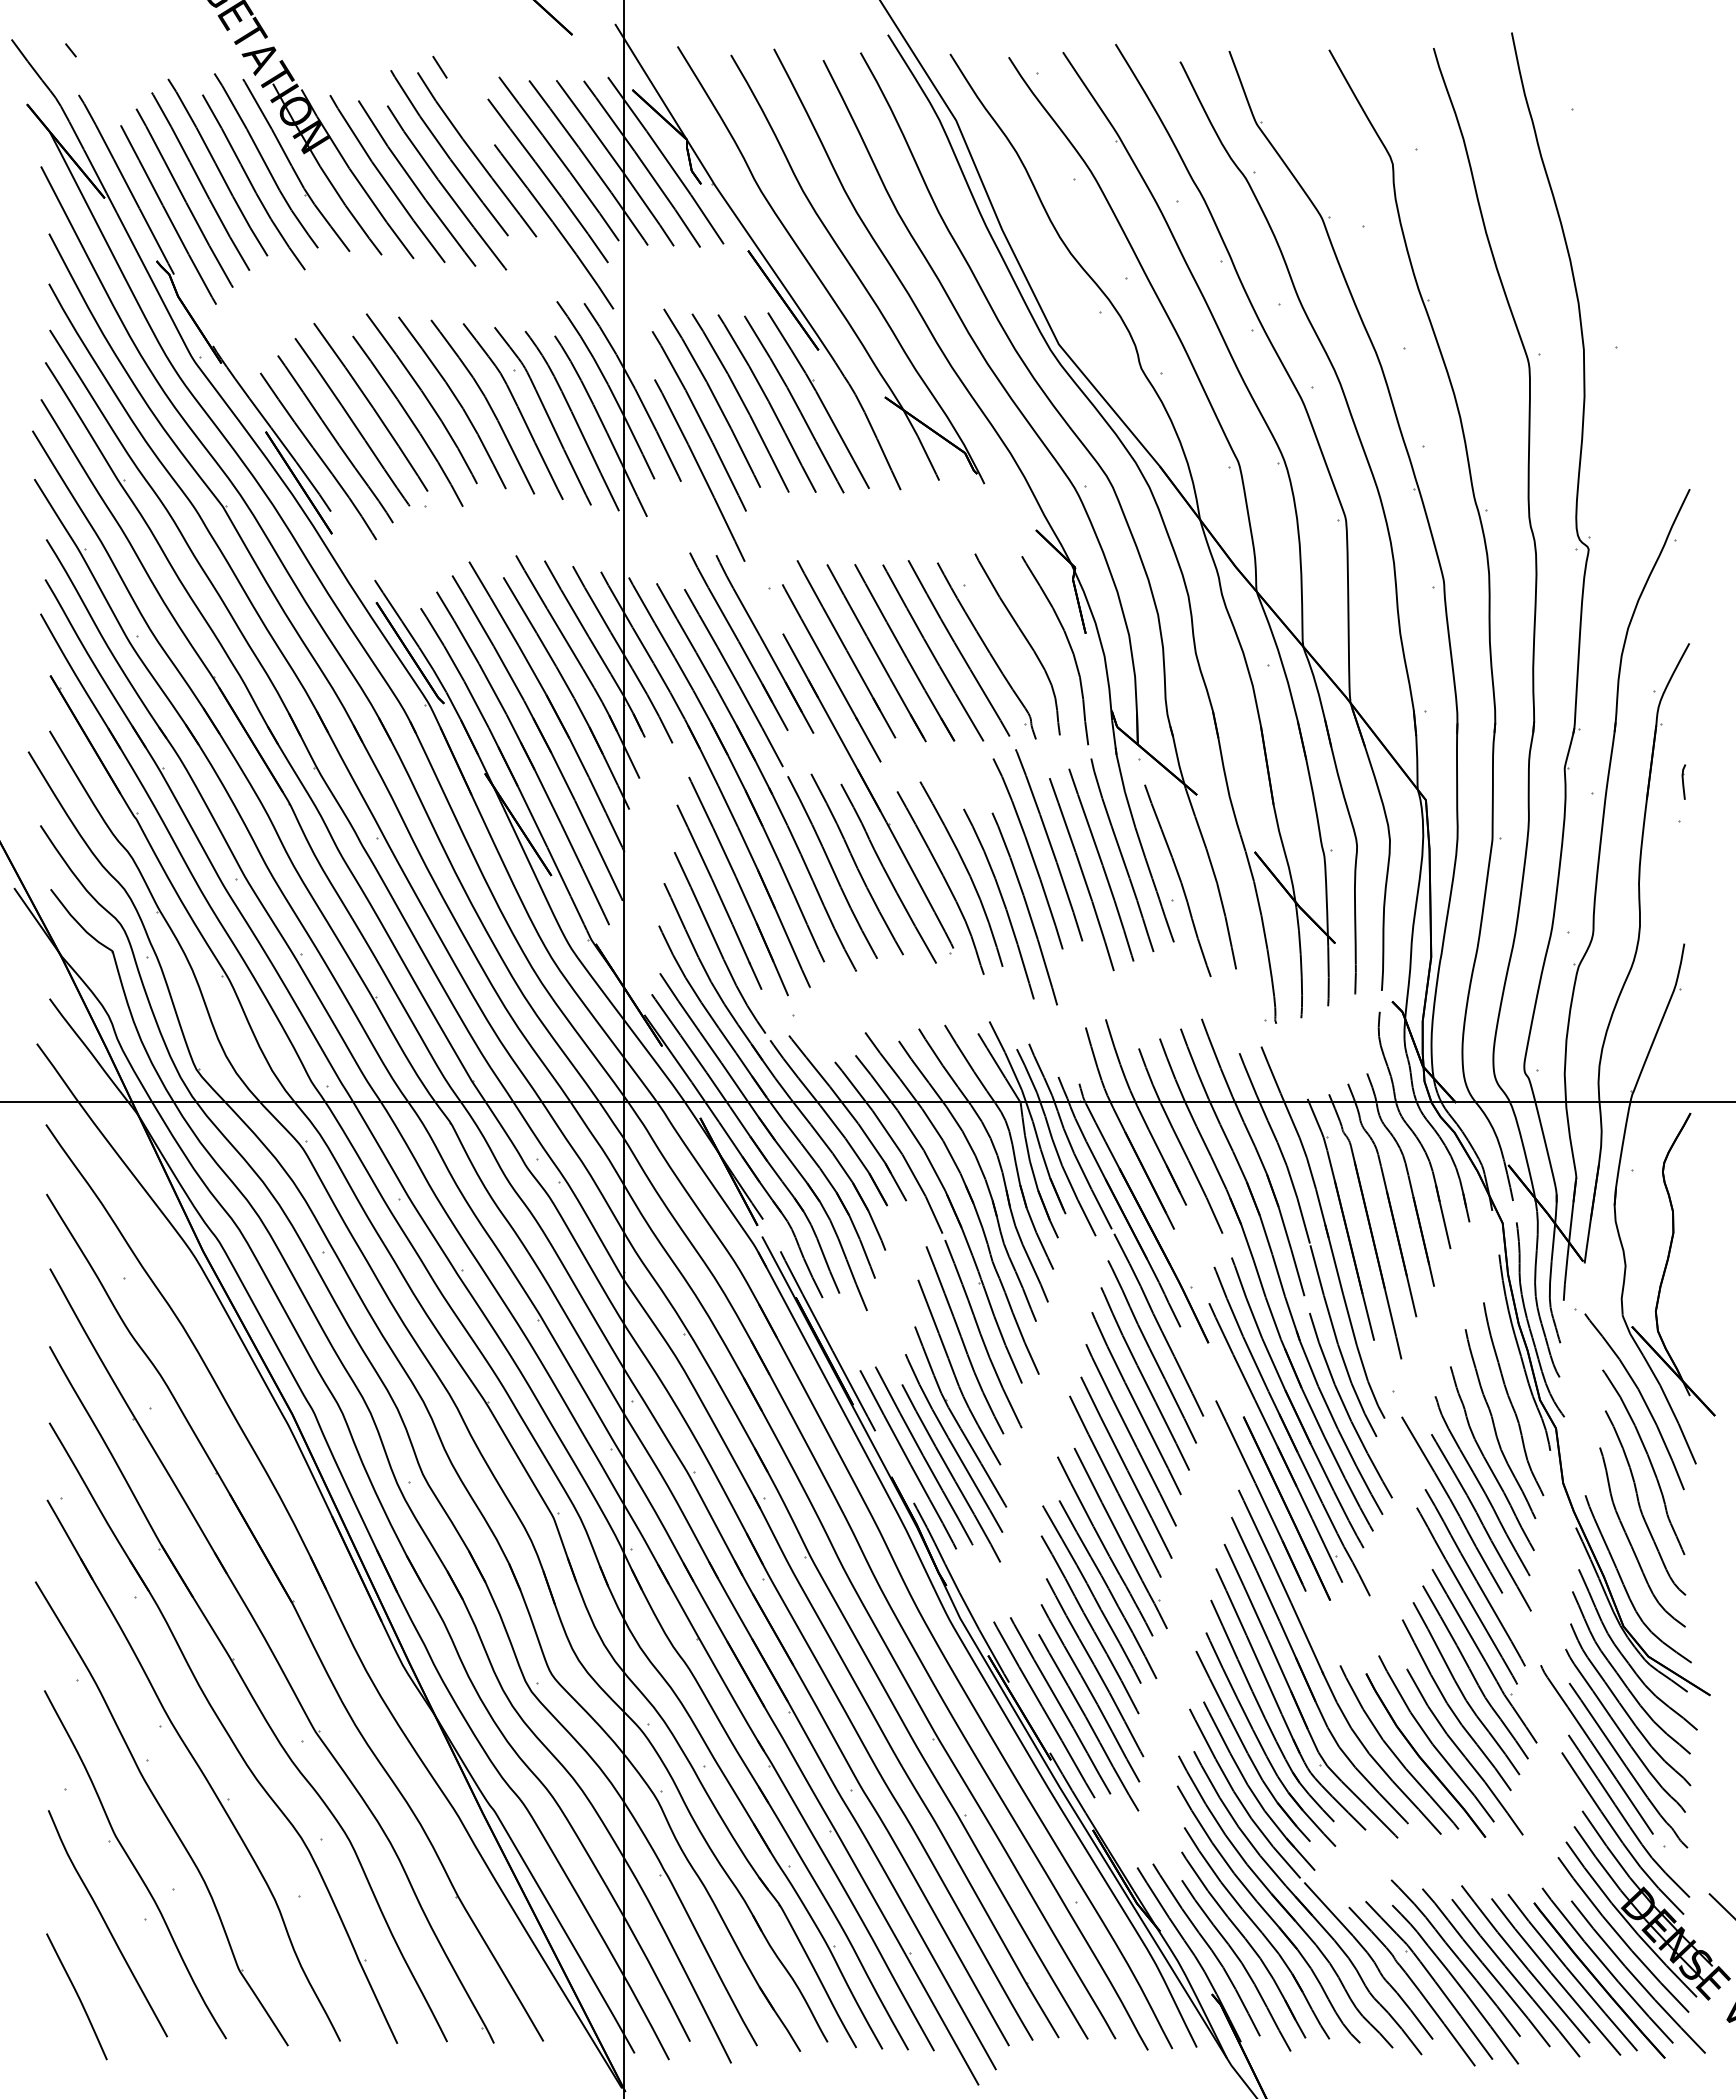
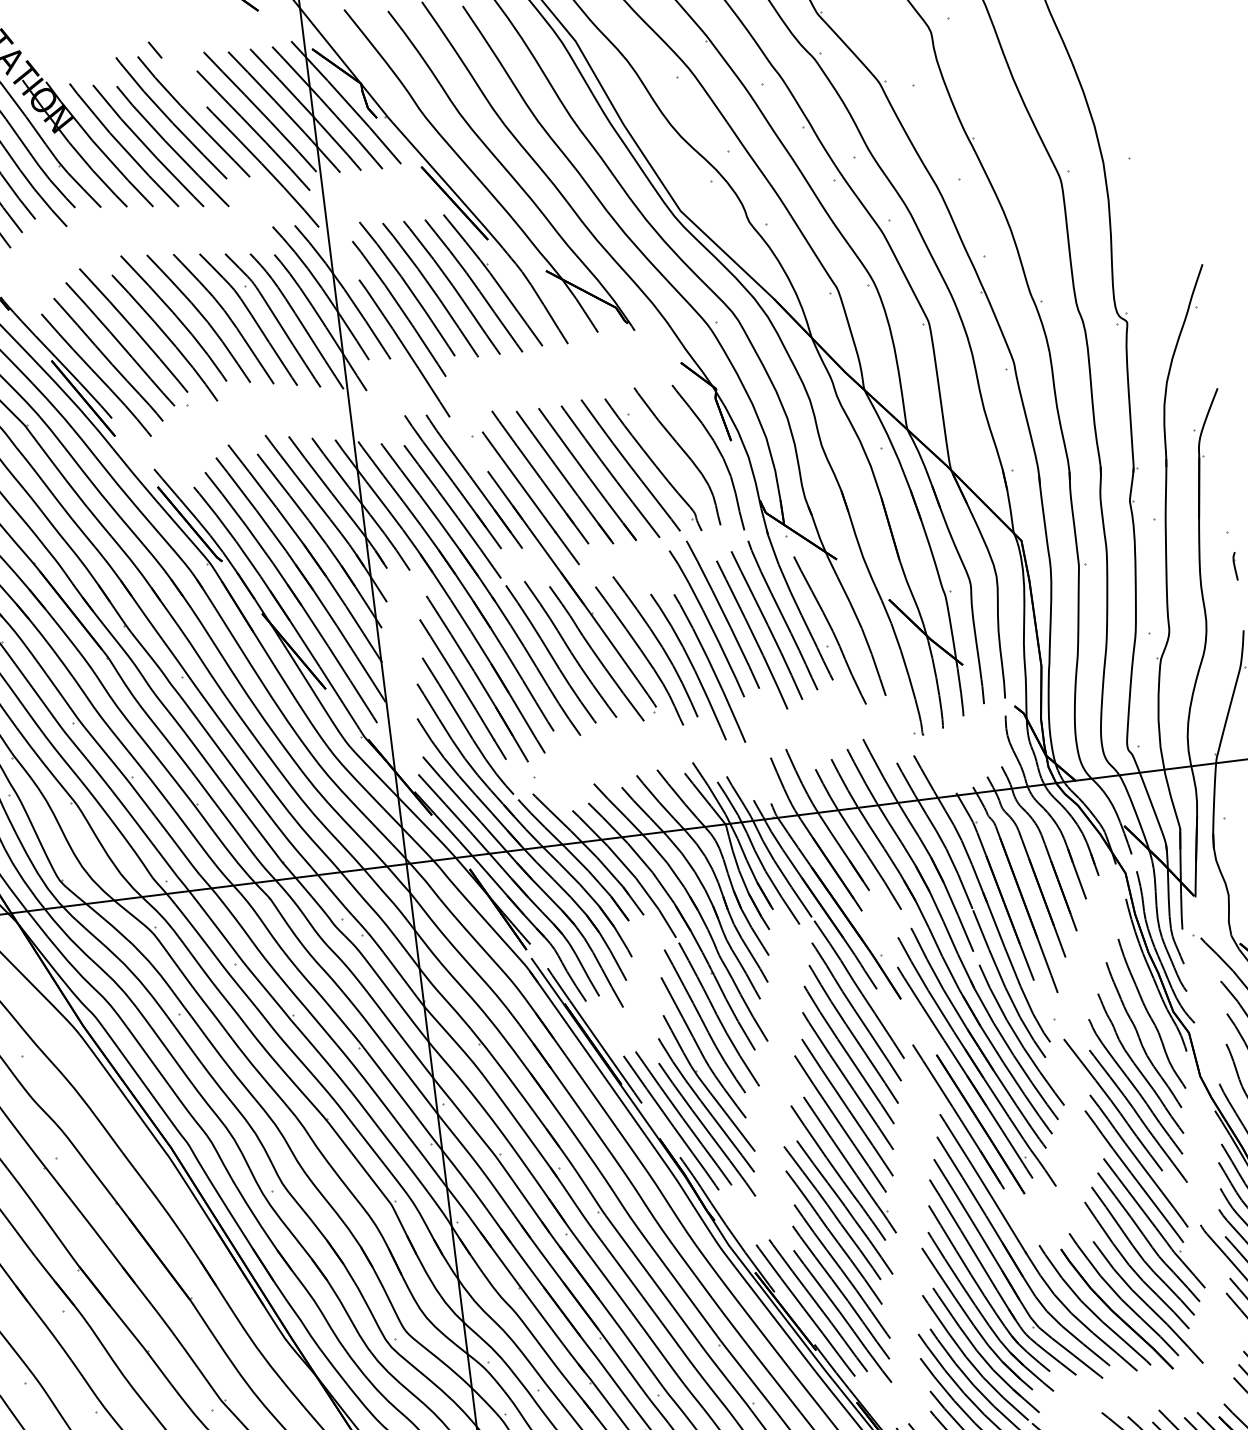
part: (1683, 781) -> (1234, 565), moved

